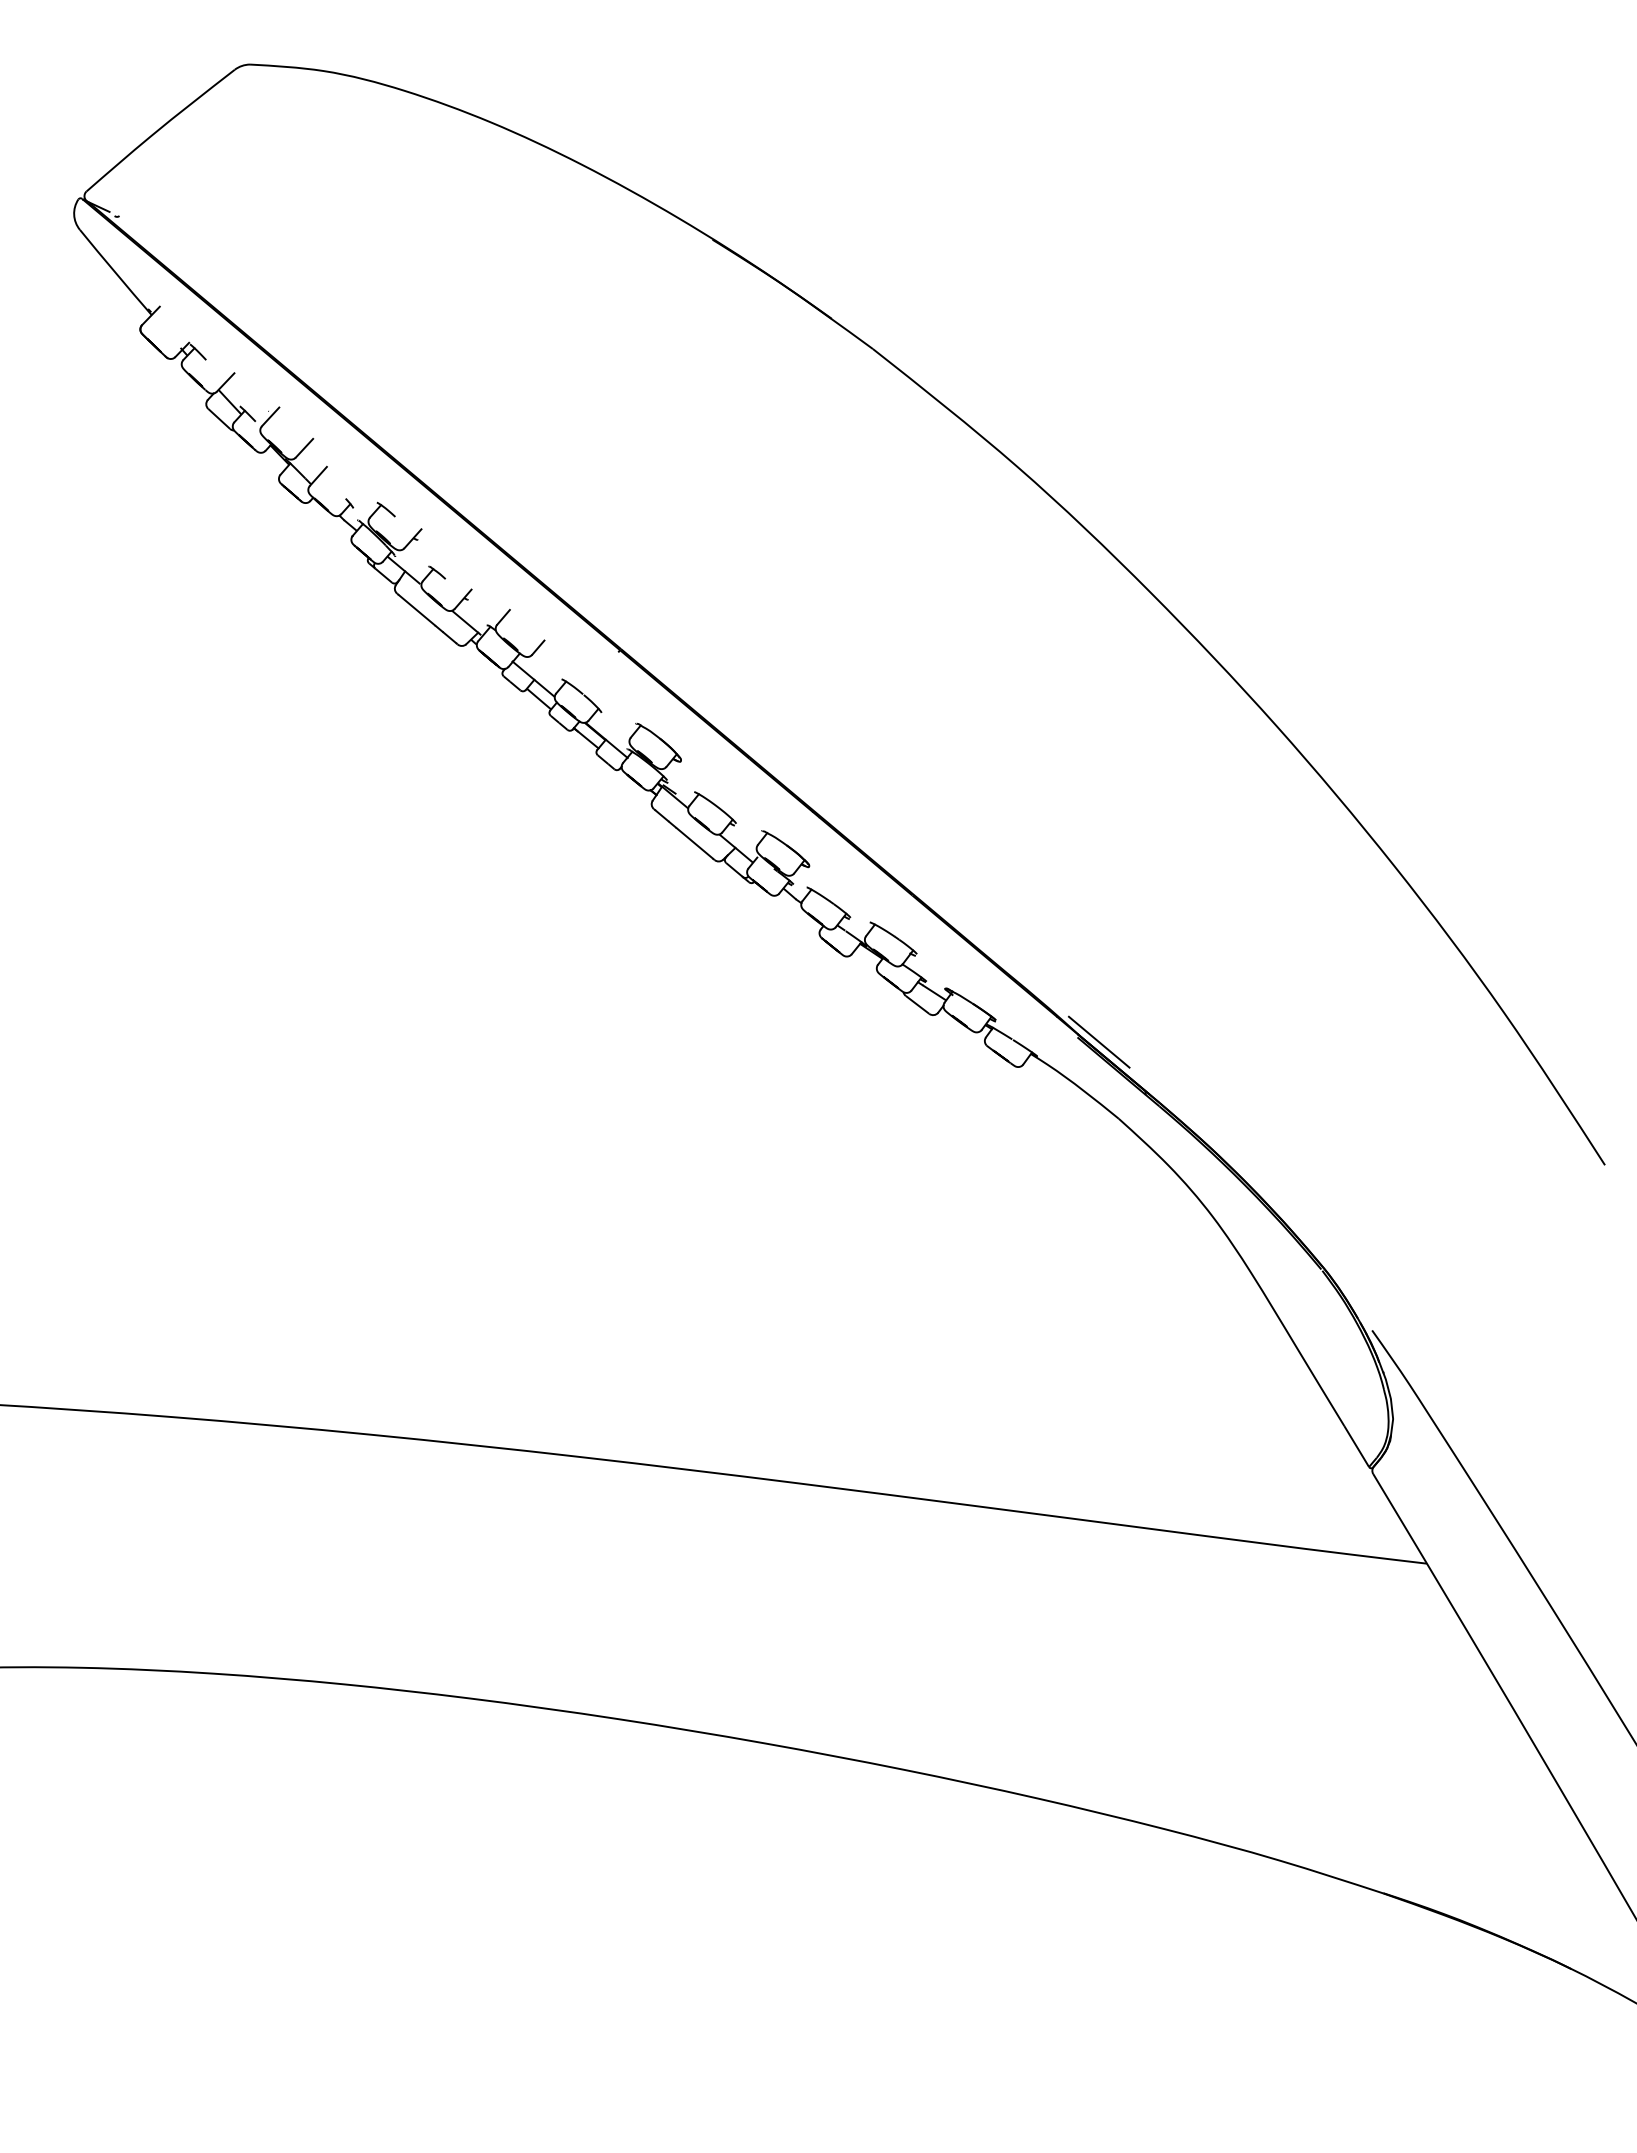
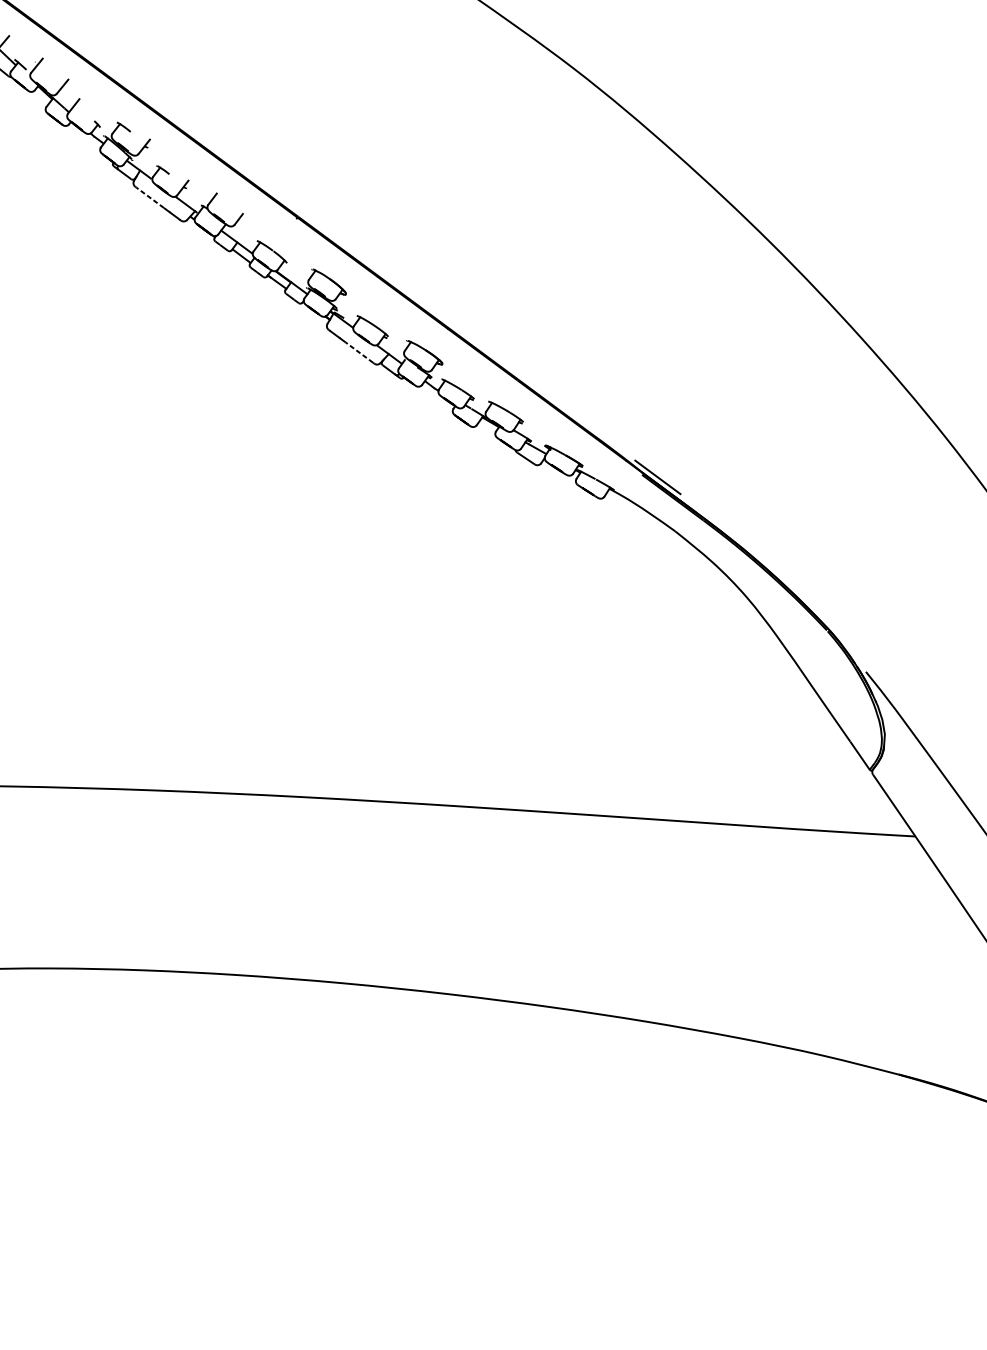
line: (416, 610) -> (149, 198), solid -> dashed
line: (694, 843) -> (359, 352), solid -> dashed

